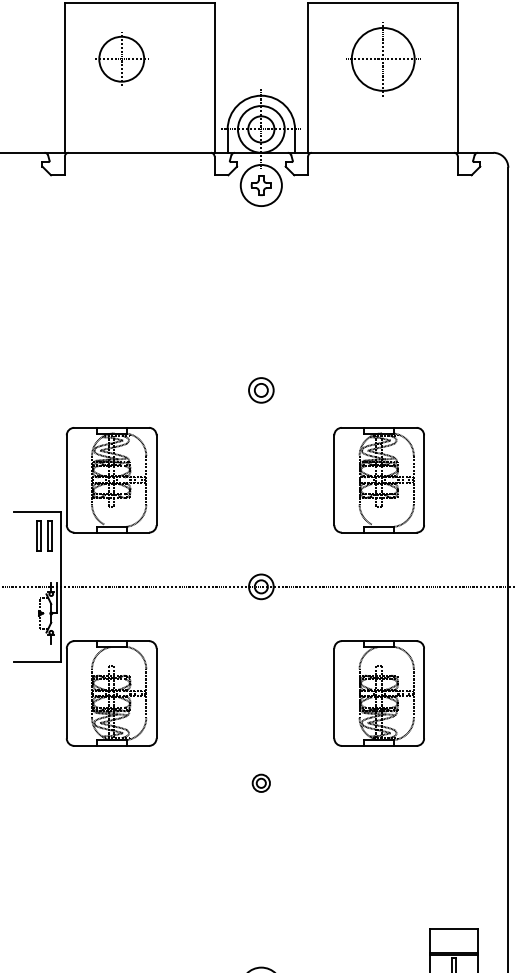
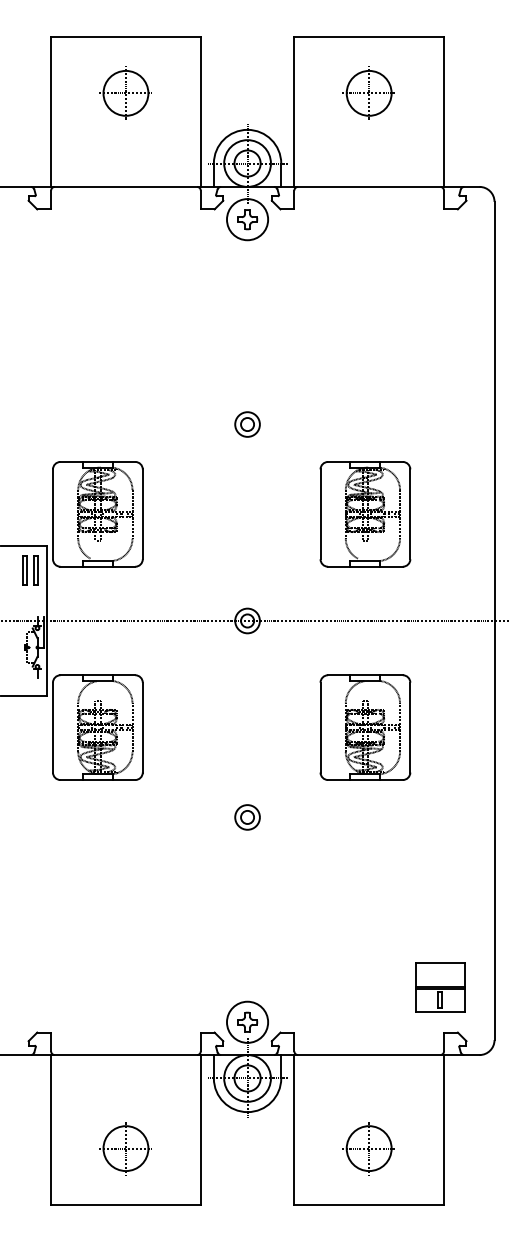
part: (121, 58) -> (125, 92), moved
part: (382, 58) -> (368, 92), size x0.71
part: (261, 783) -> (247, 817), size x1.43

